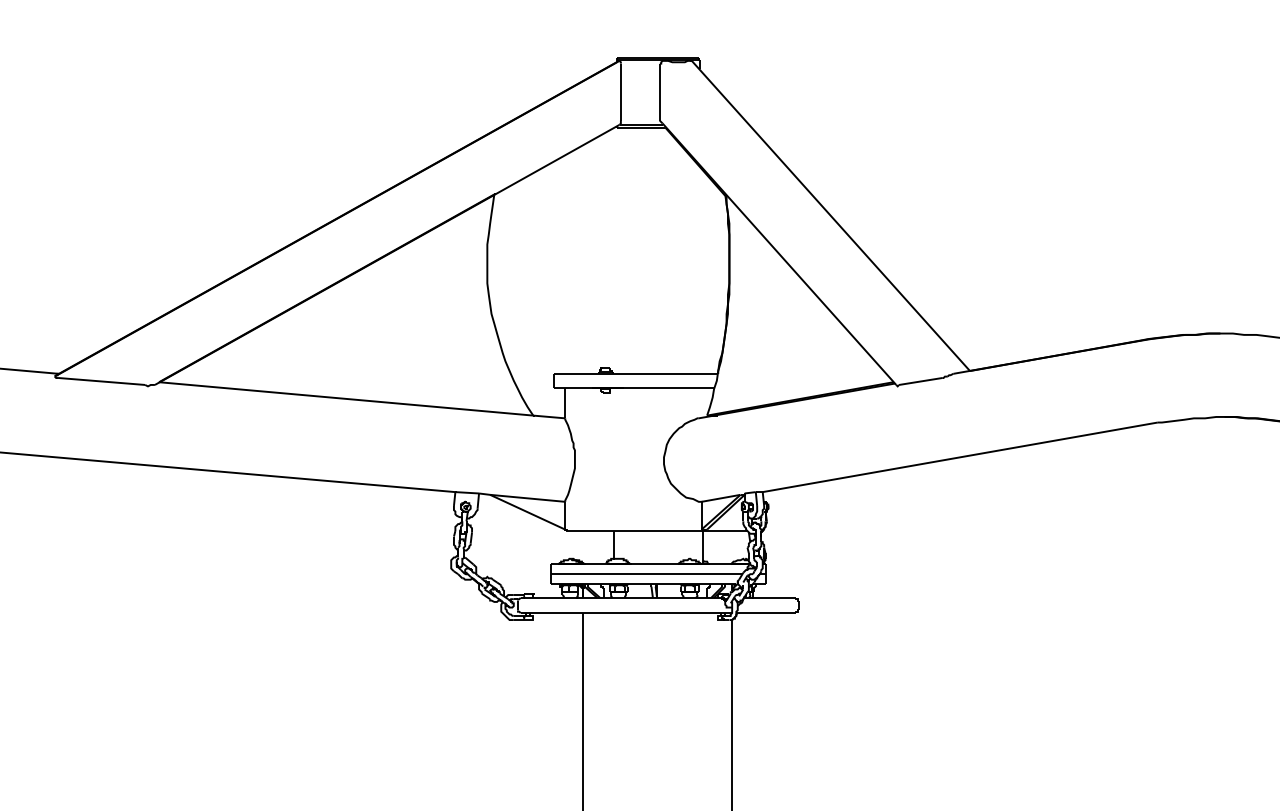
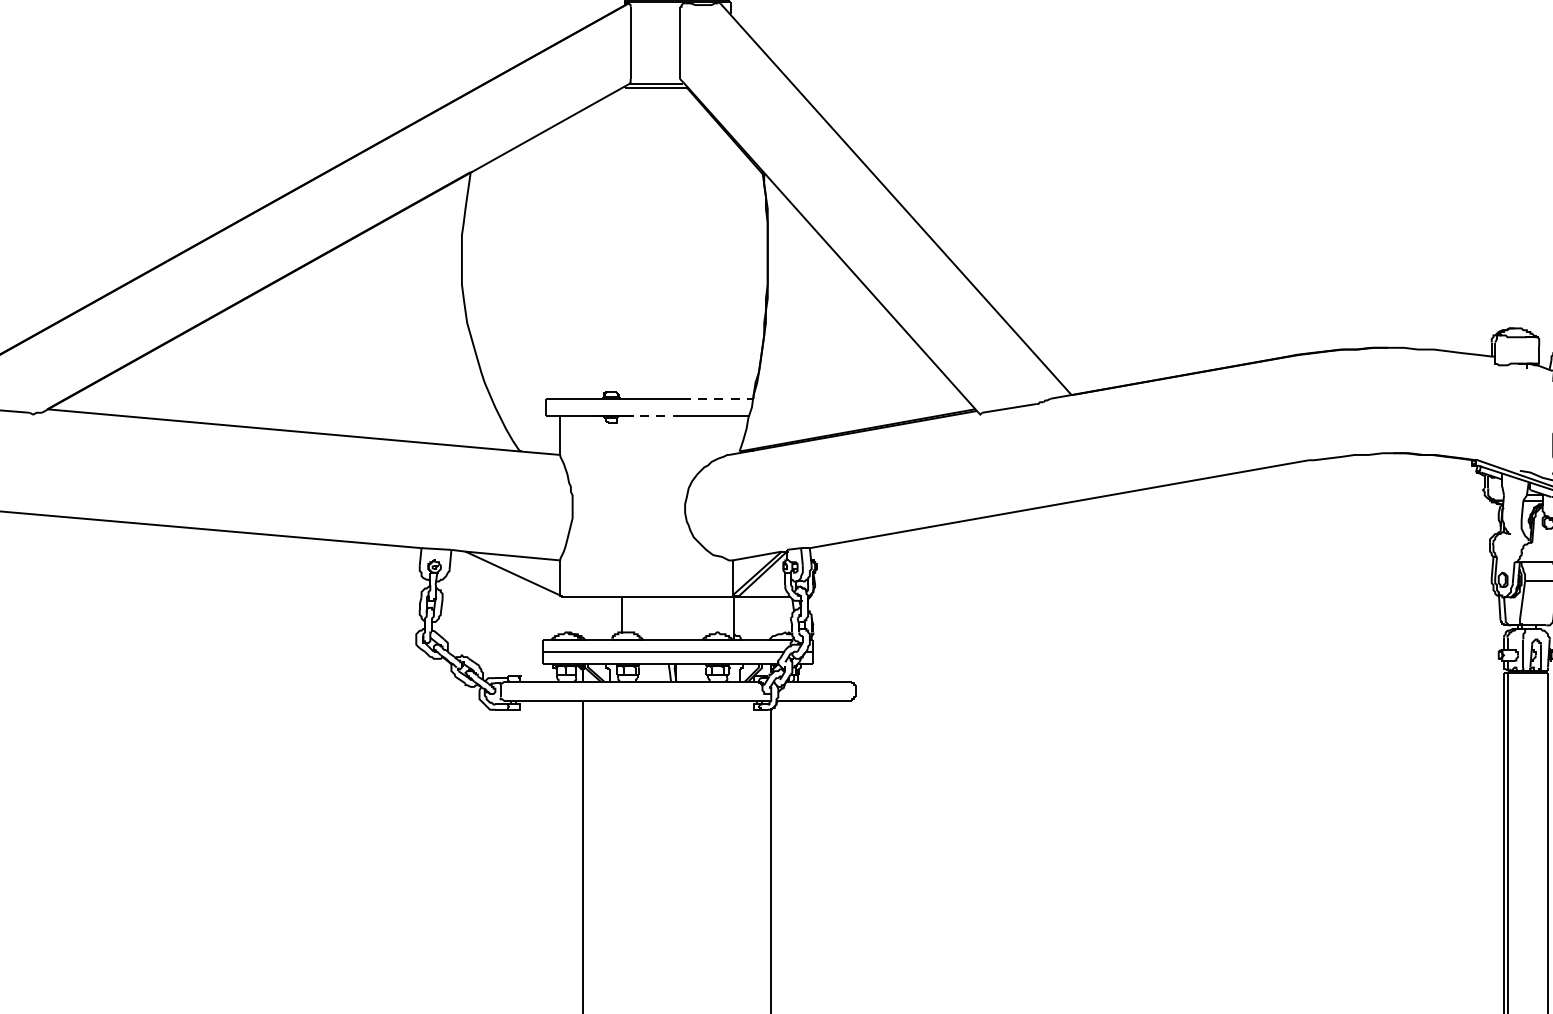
line: (690, 373) -> (718, 398), solid -> dashed
line: (638, 387) -> (652, 415), solid -> dashed

